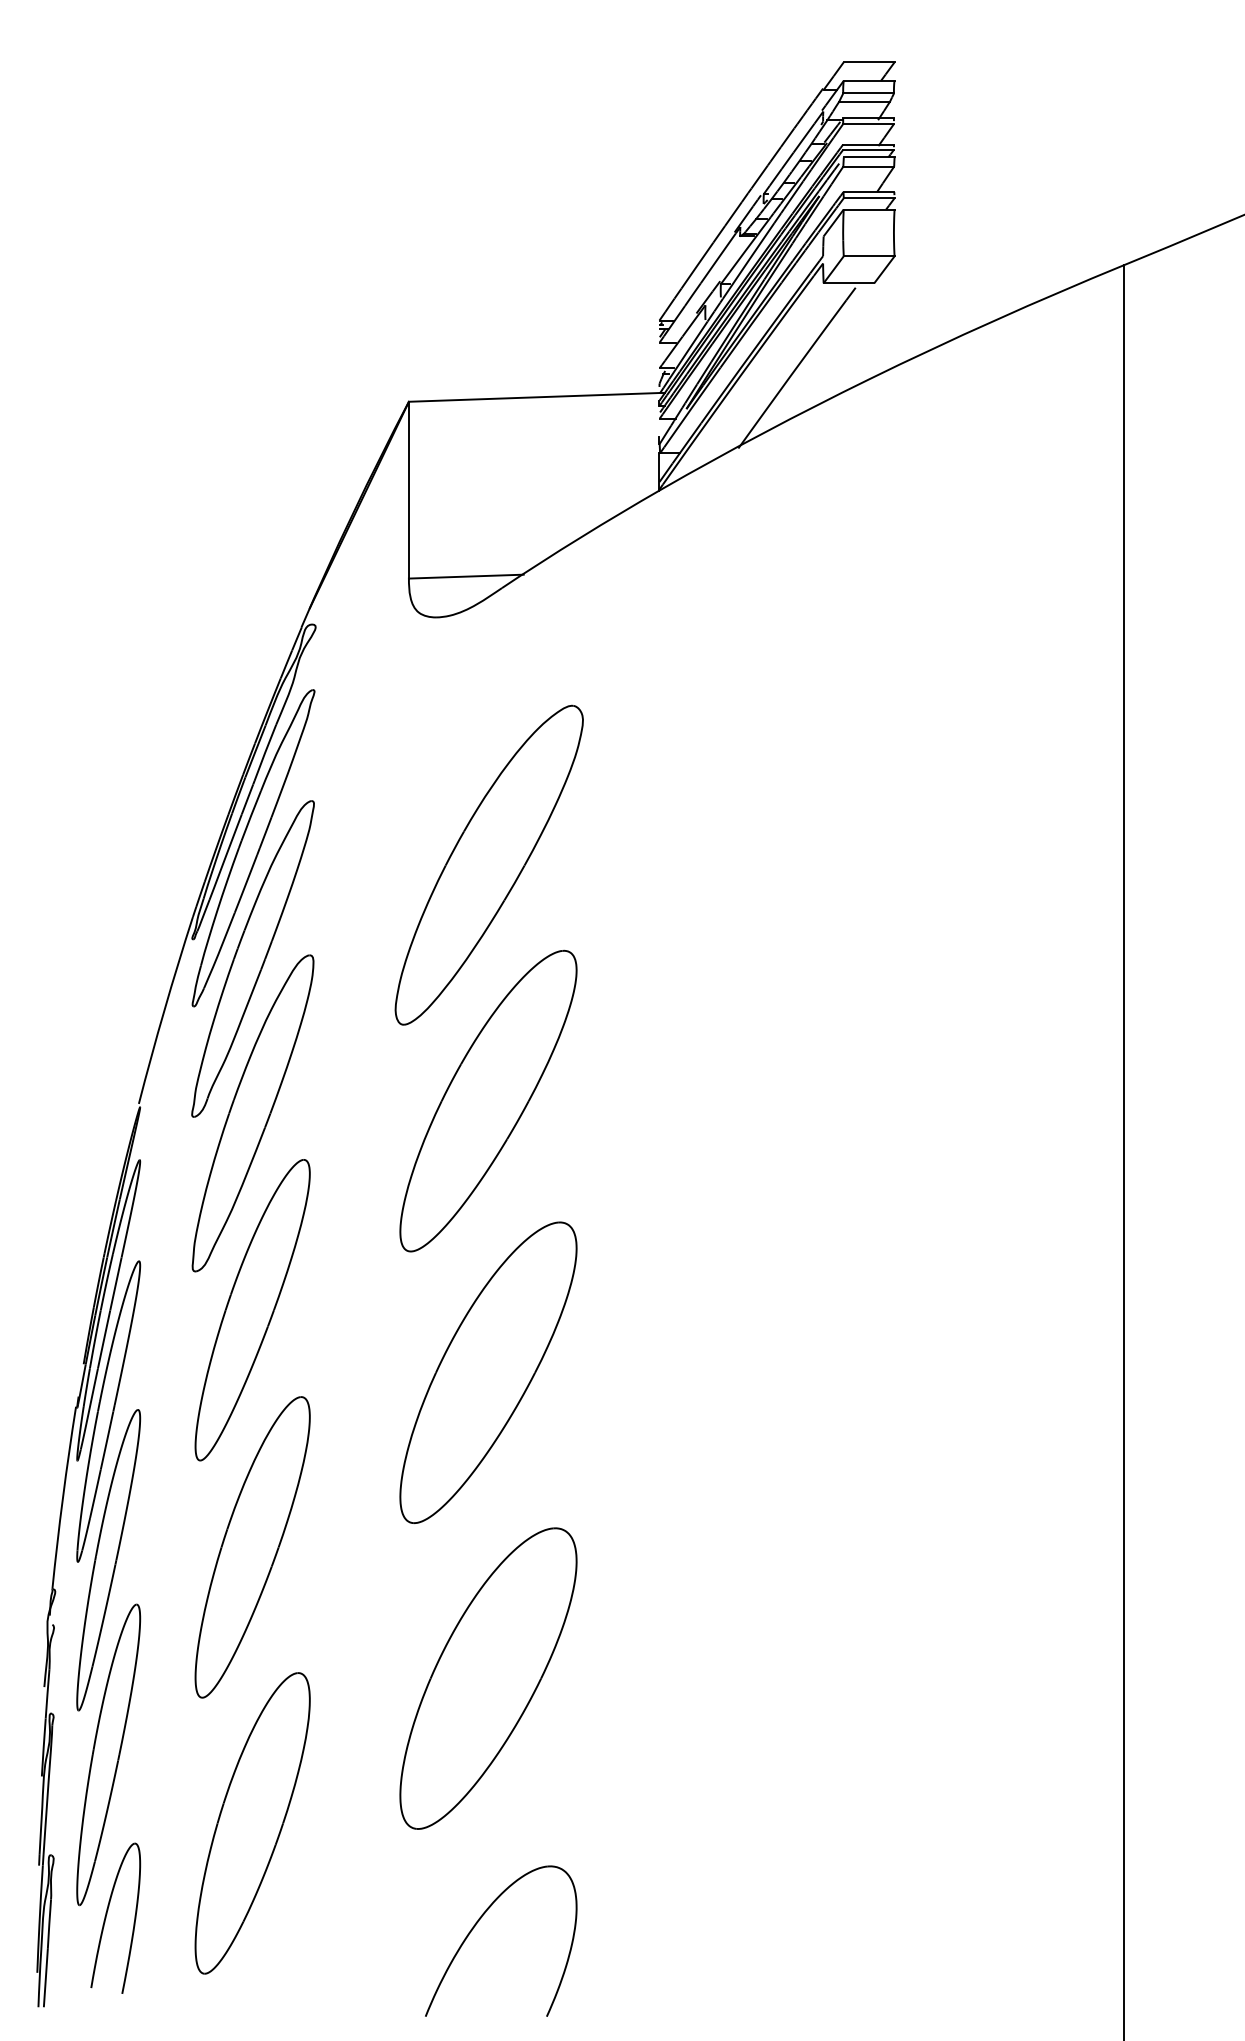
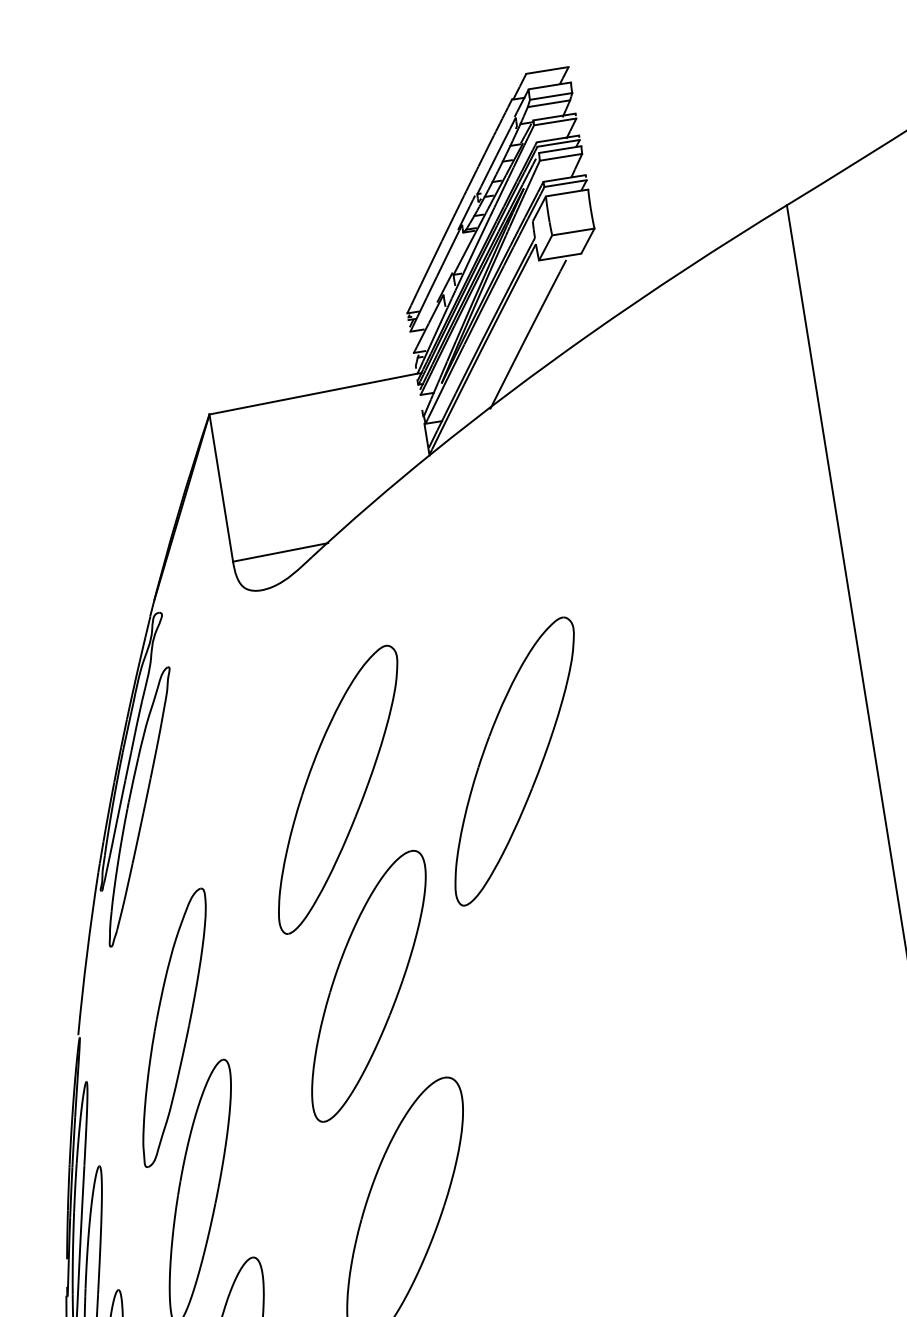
part: (700, 864) -> (514, 760), added
part: (252, 958) -> (153, 898), removed

